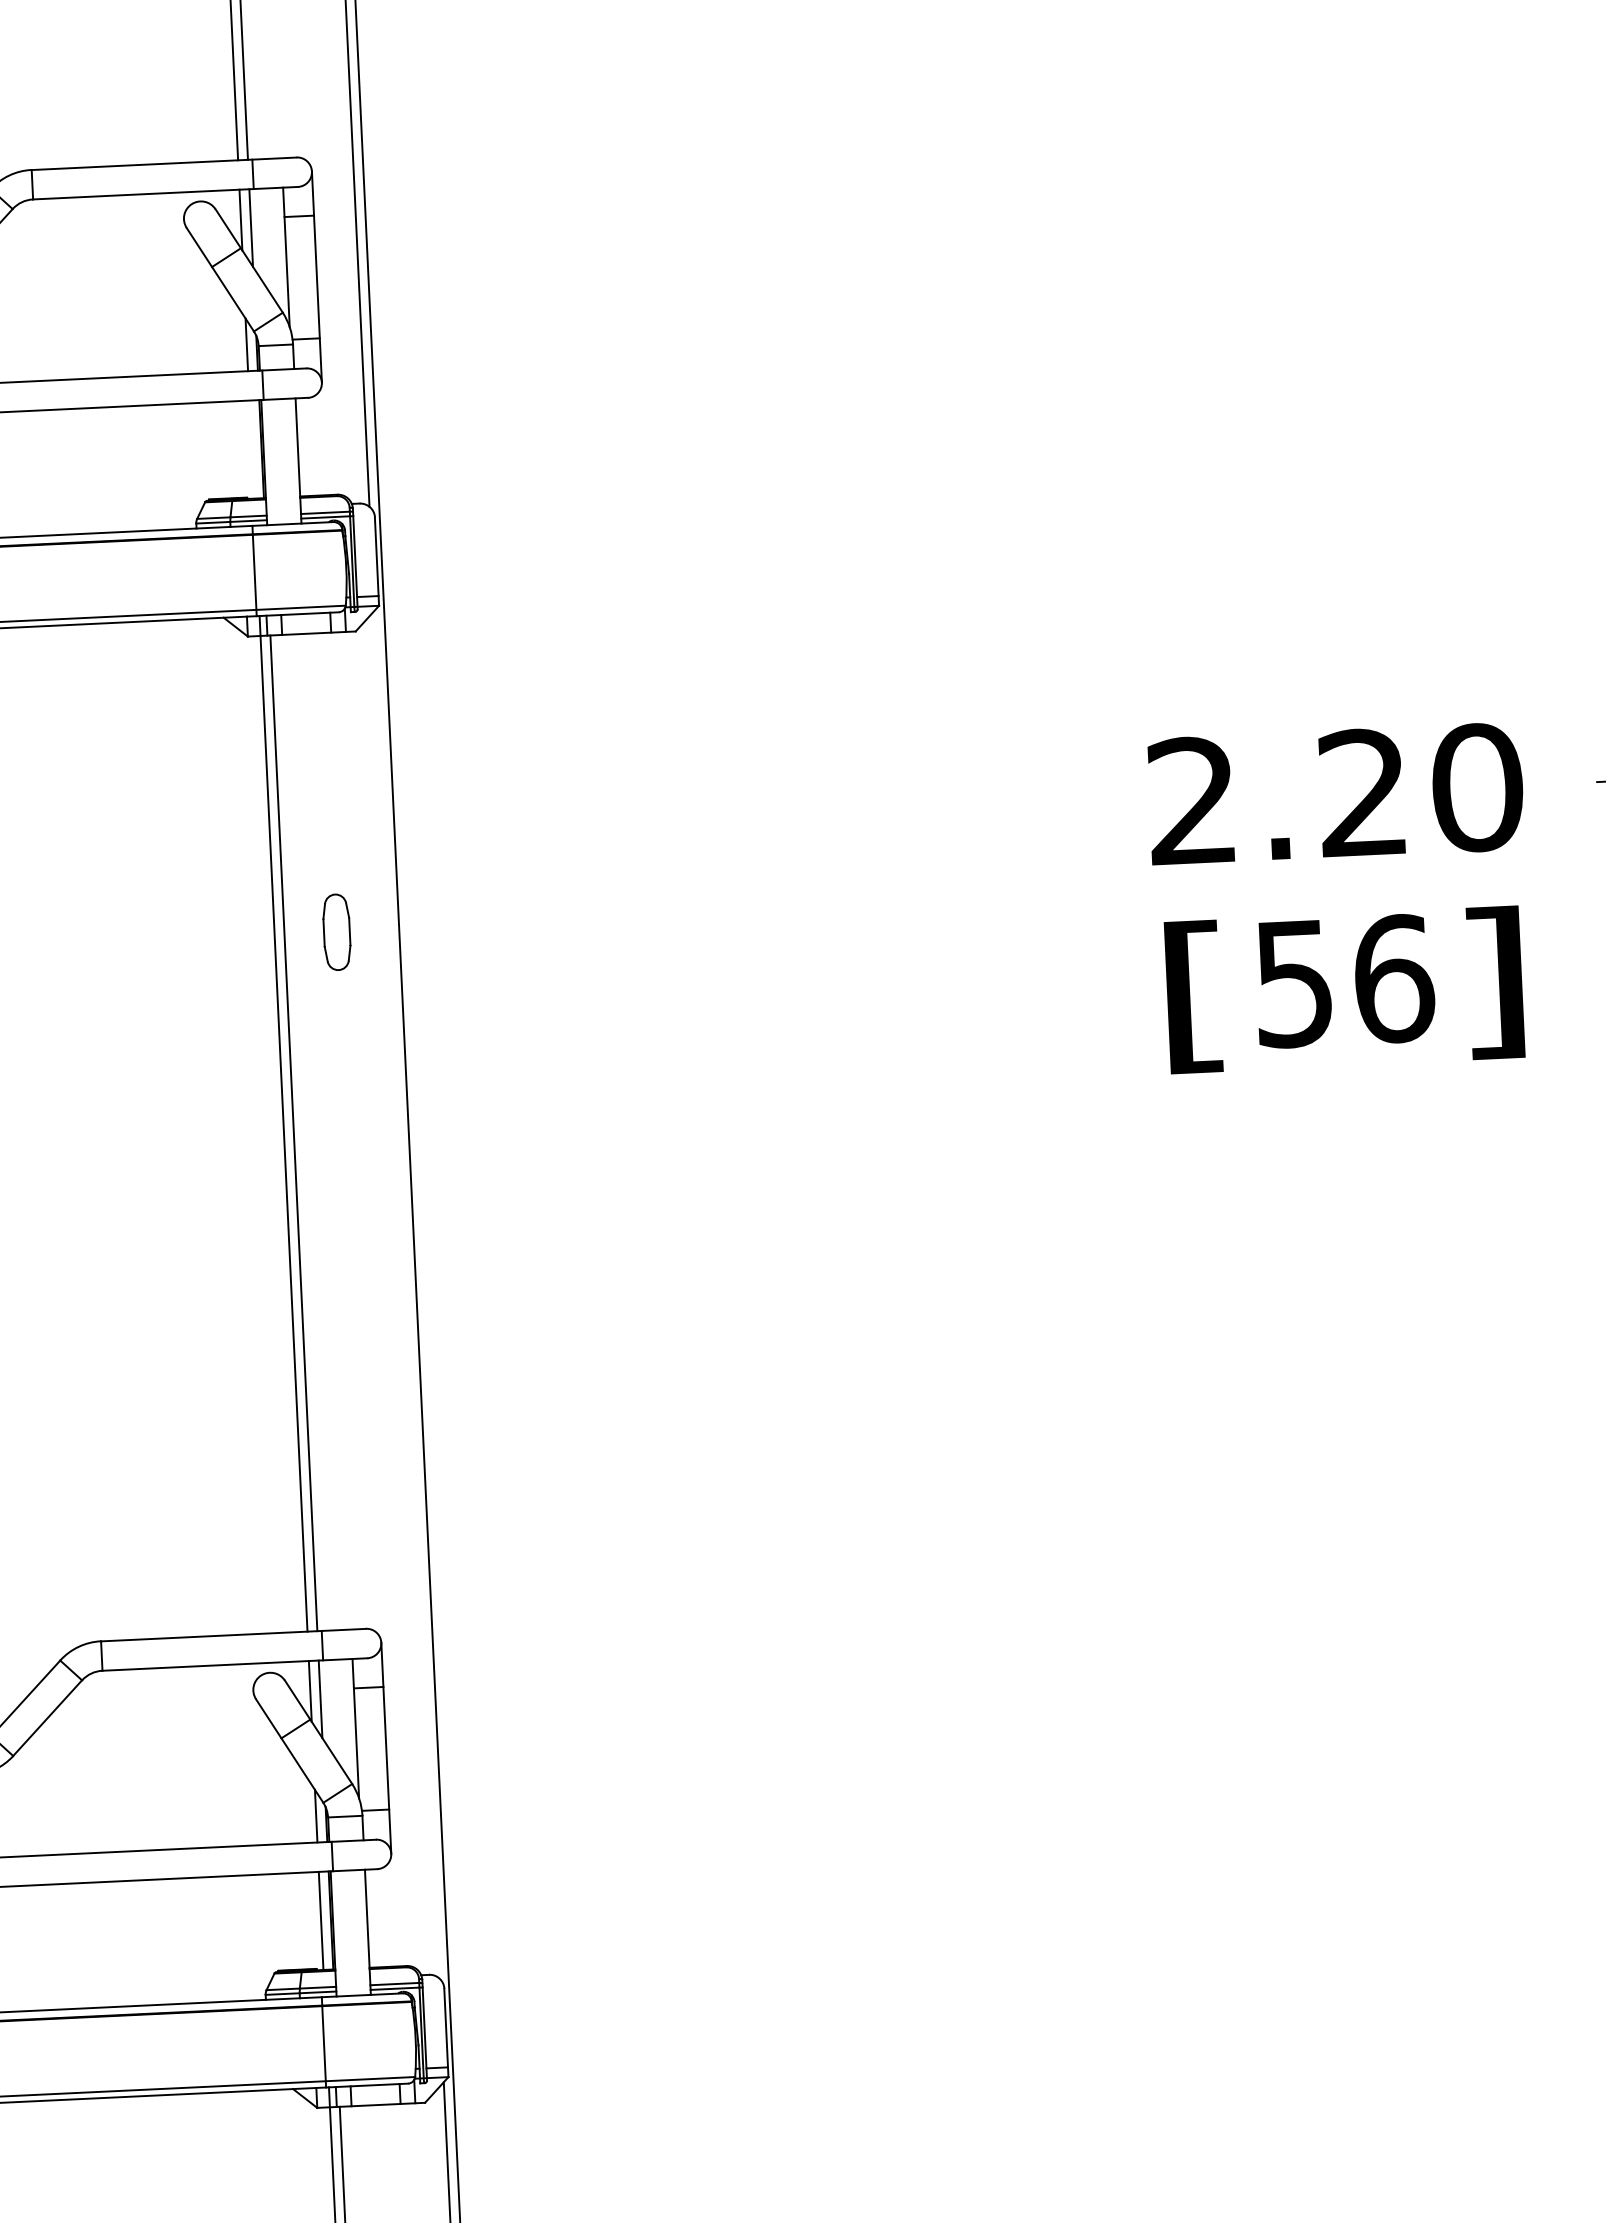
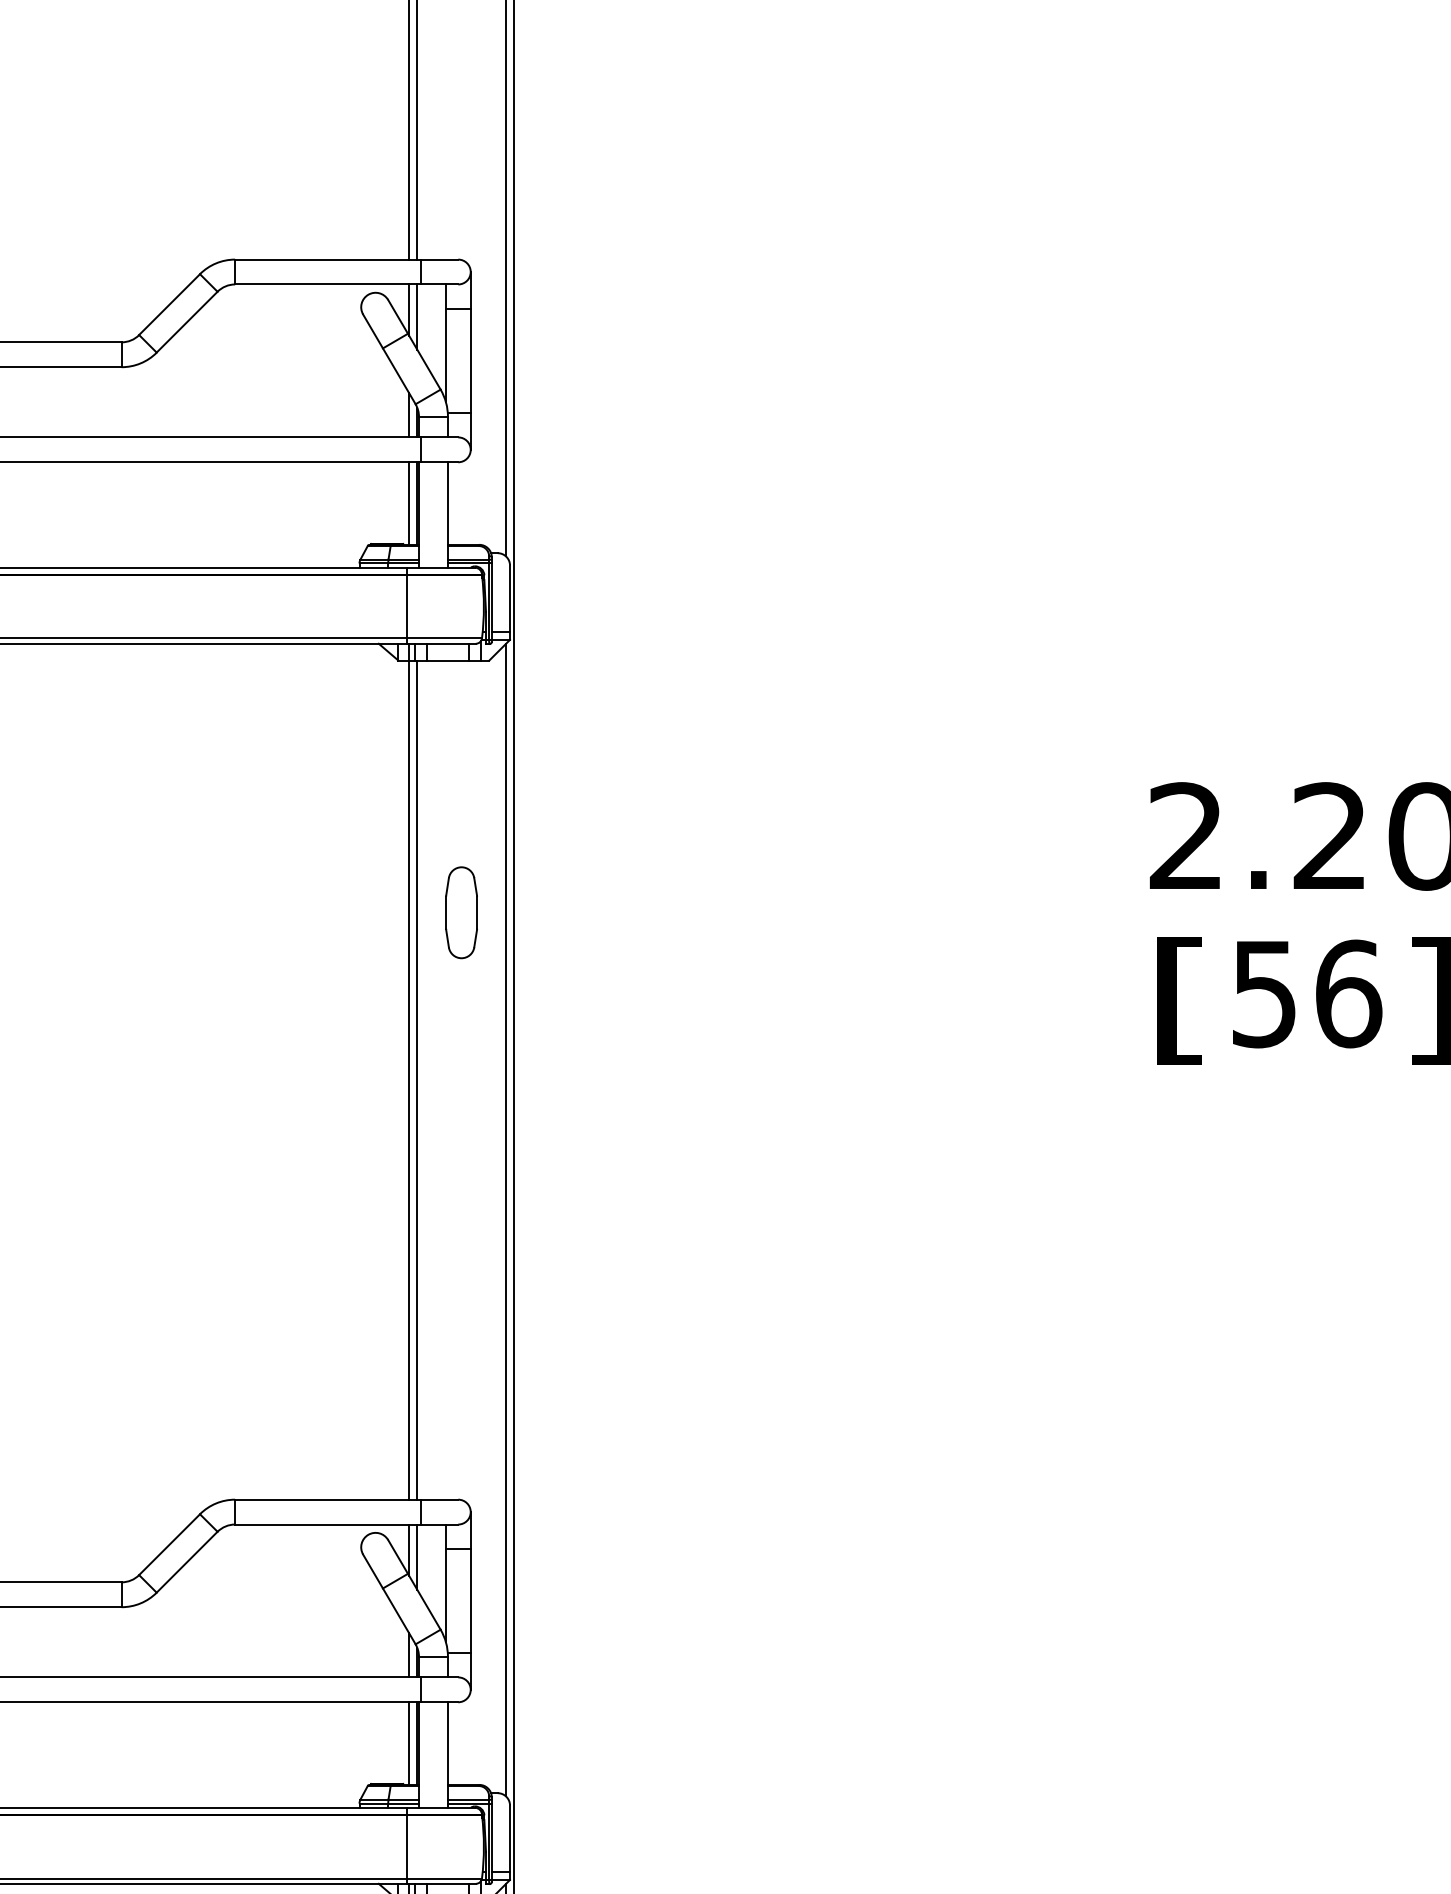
line: (252, 449) -> (409, 503), added
part: (336, 931) -> (461, 912), size x1.43
line: (406, 1294) -> (505, 1220), added

